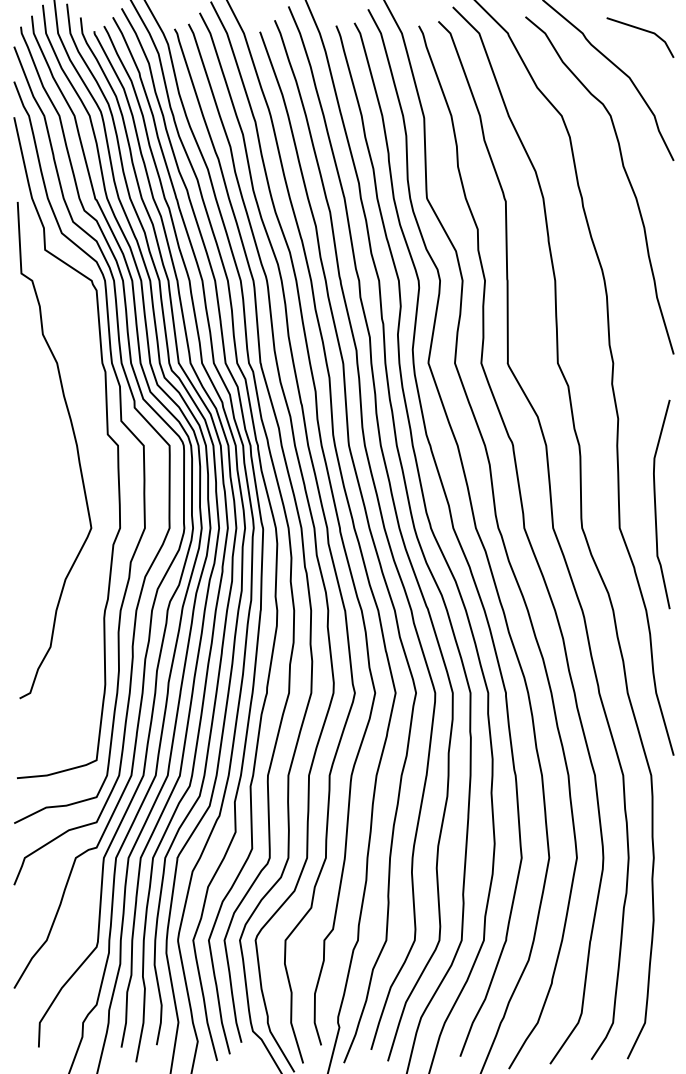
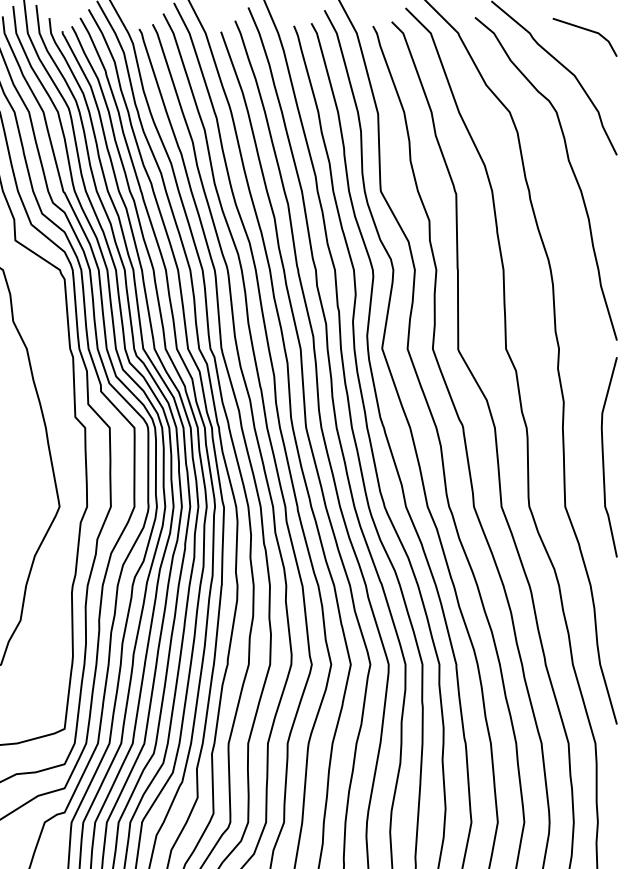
curve: (656, 504) -> (604, 457), moved

